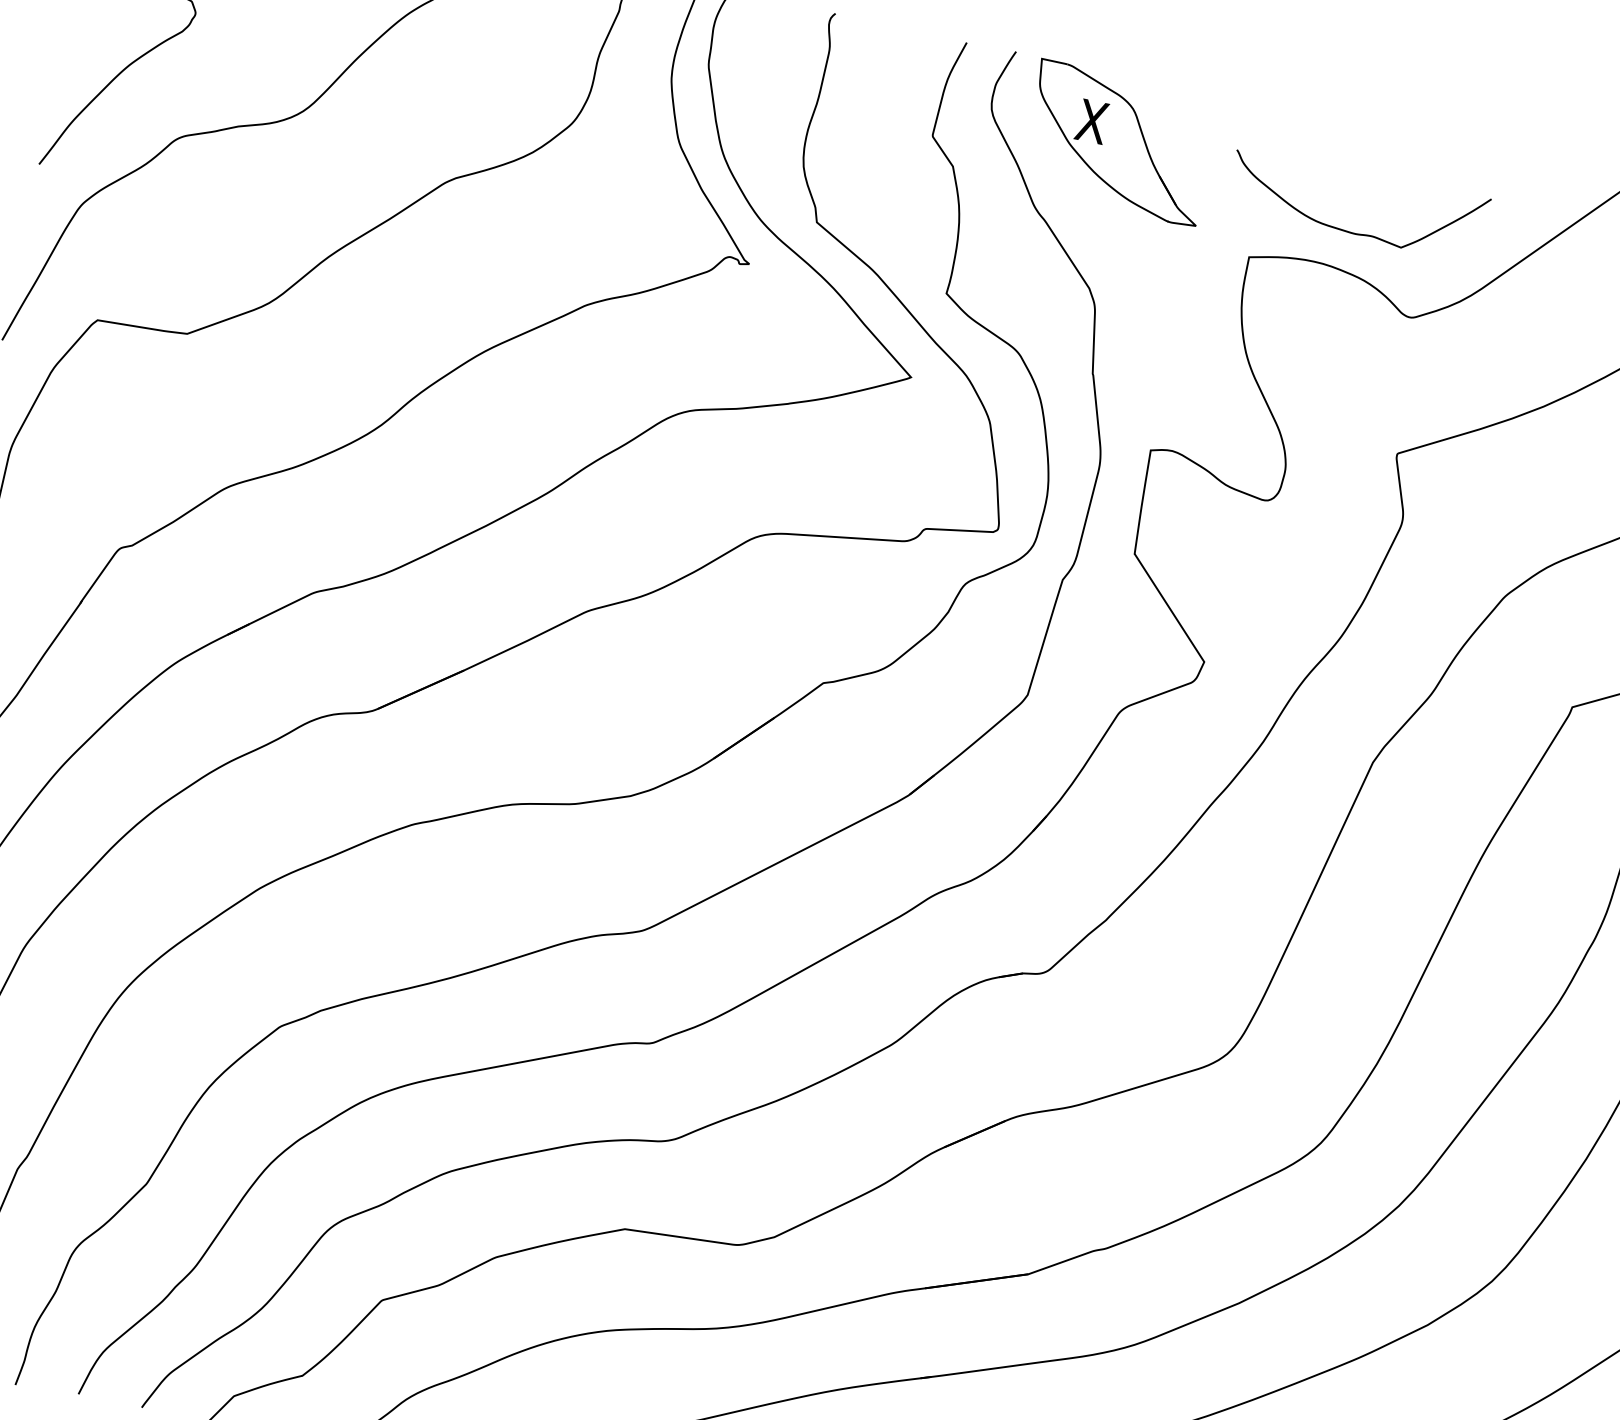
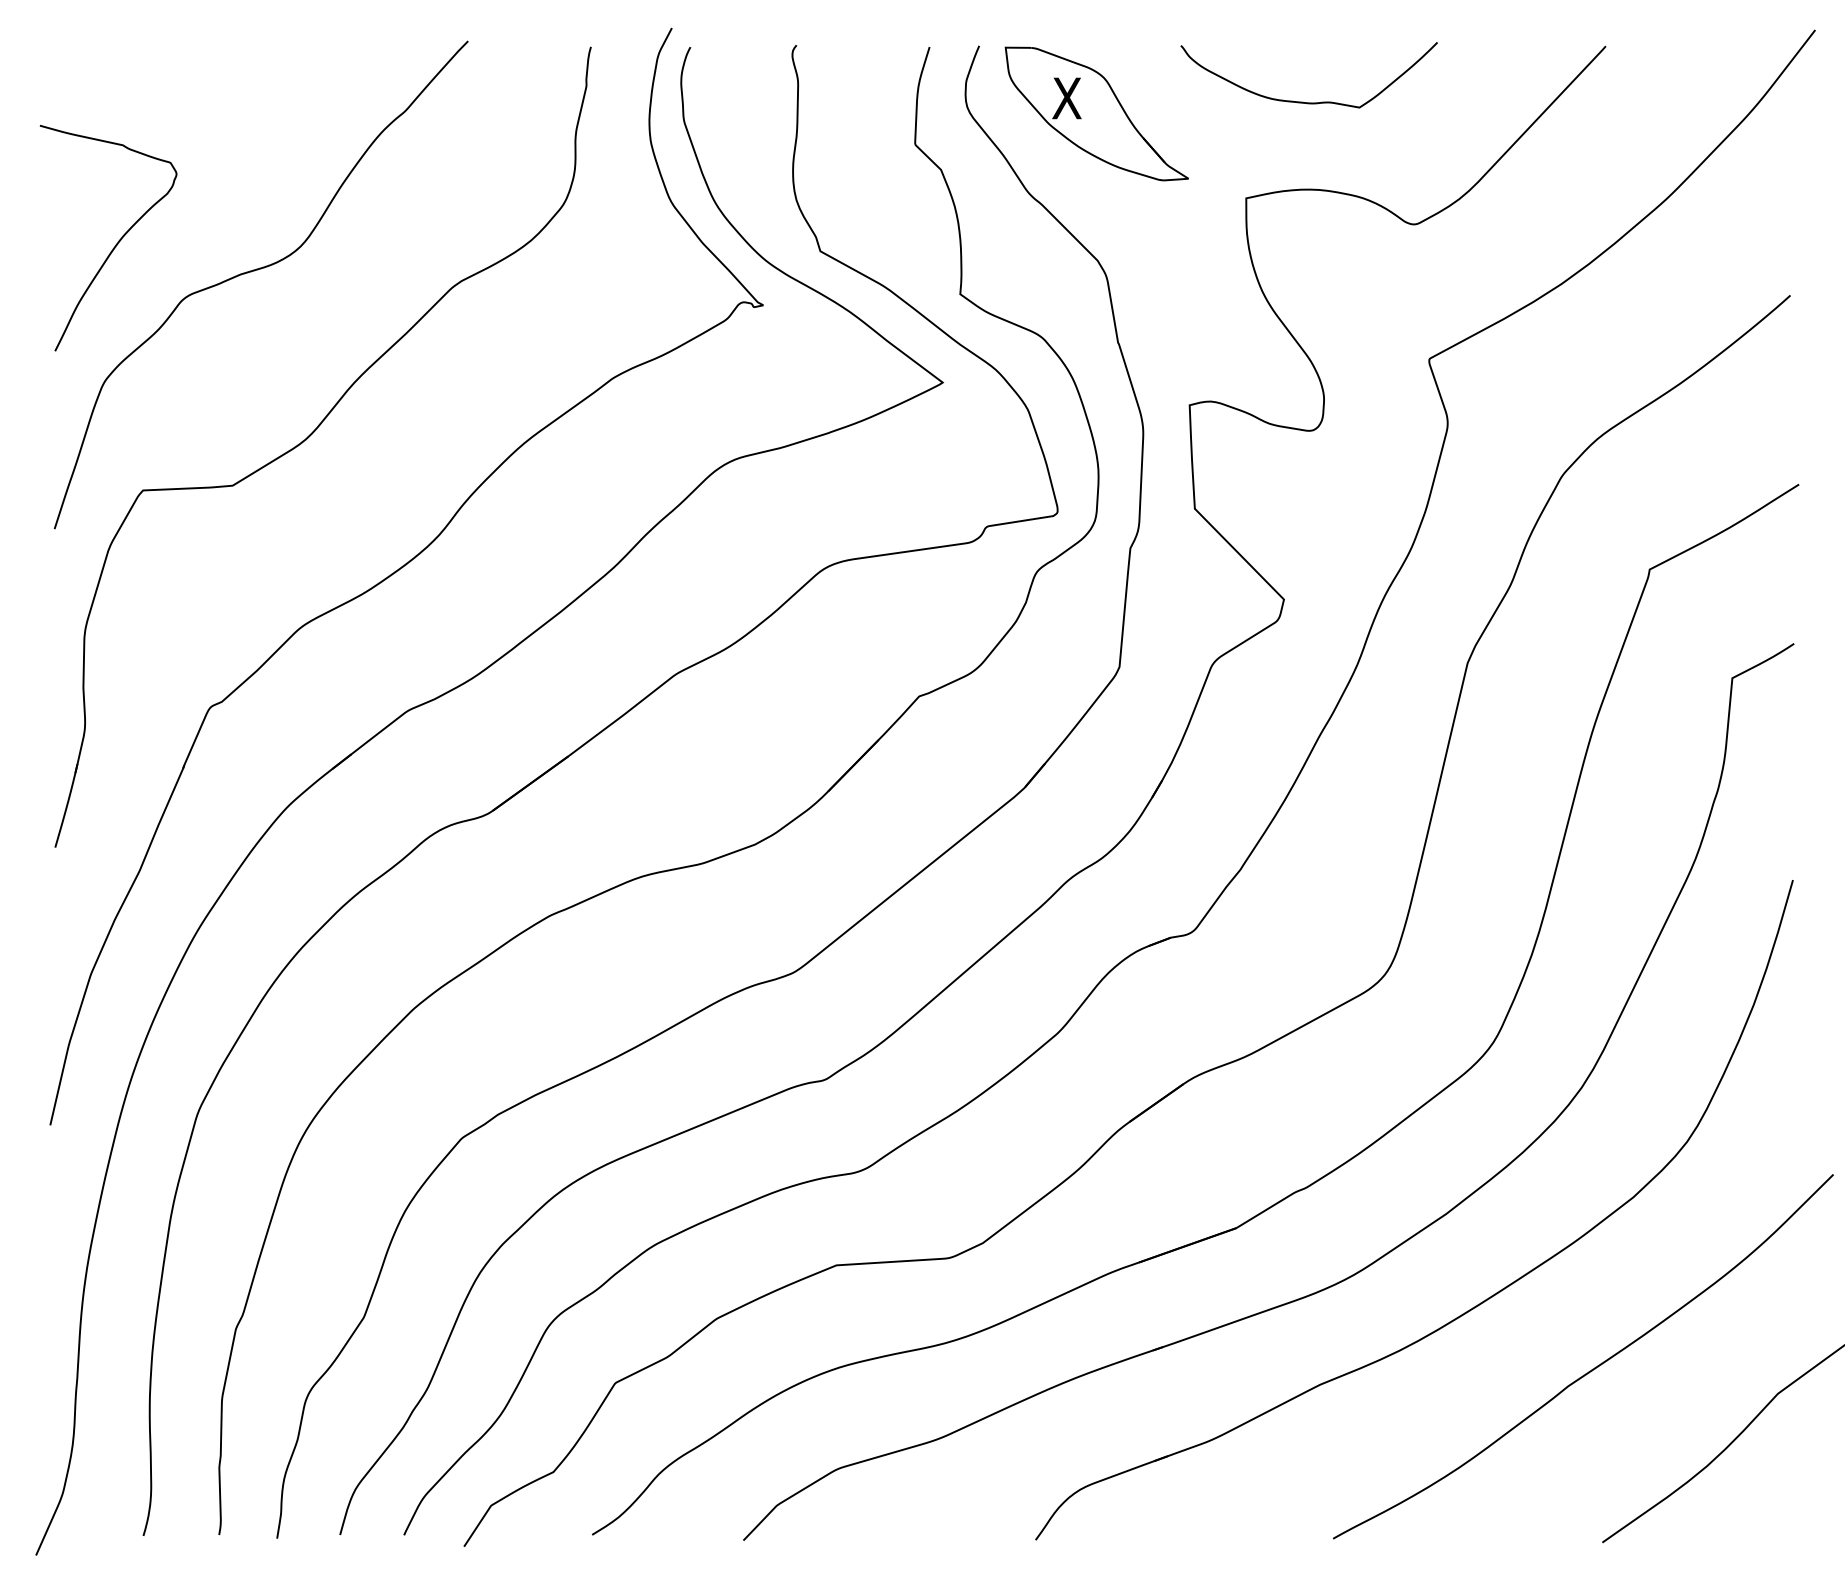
curve: (1346, 230) -> (1303, 101), moved

